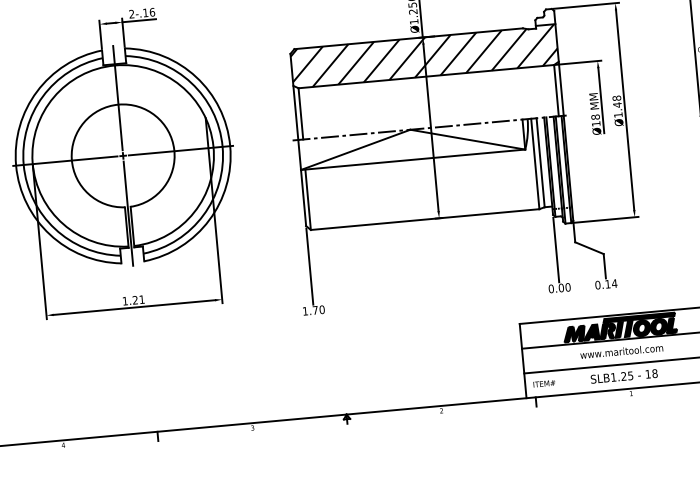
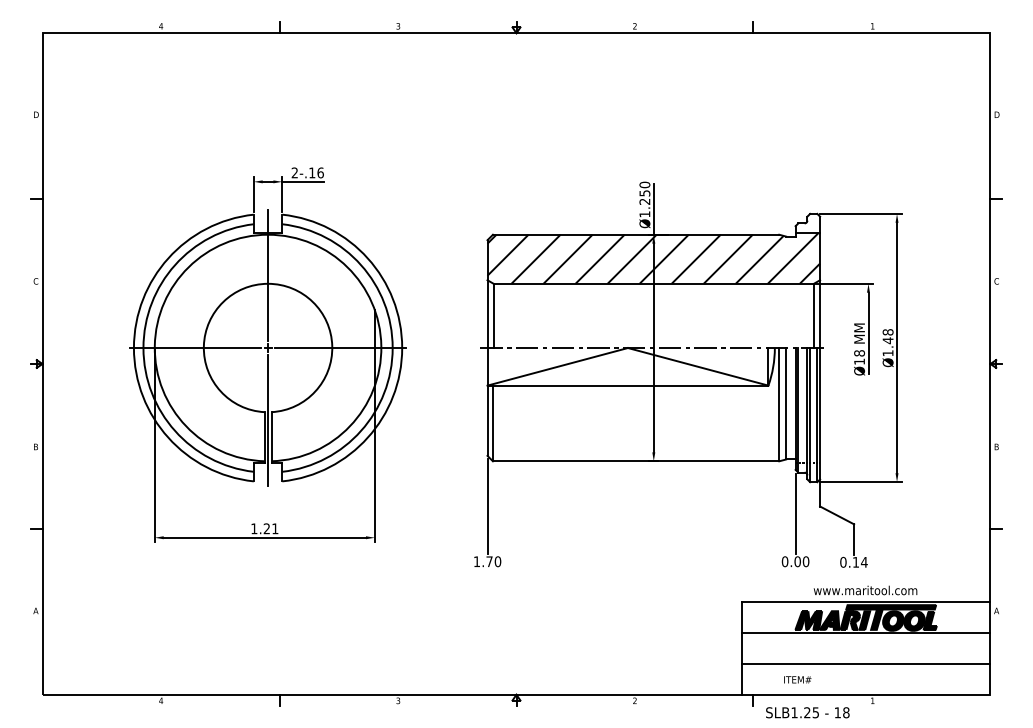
text: (621, 351) -> (865, 590), moved
text: (623, 376) -> (807, 712), moved
text: (544, 383) -> (797, 679), moved

